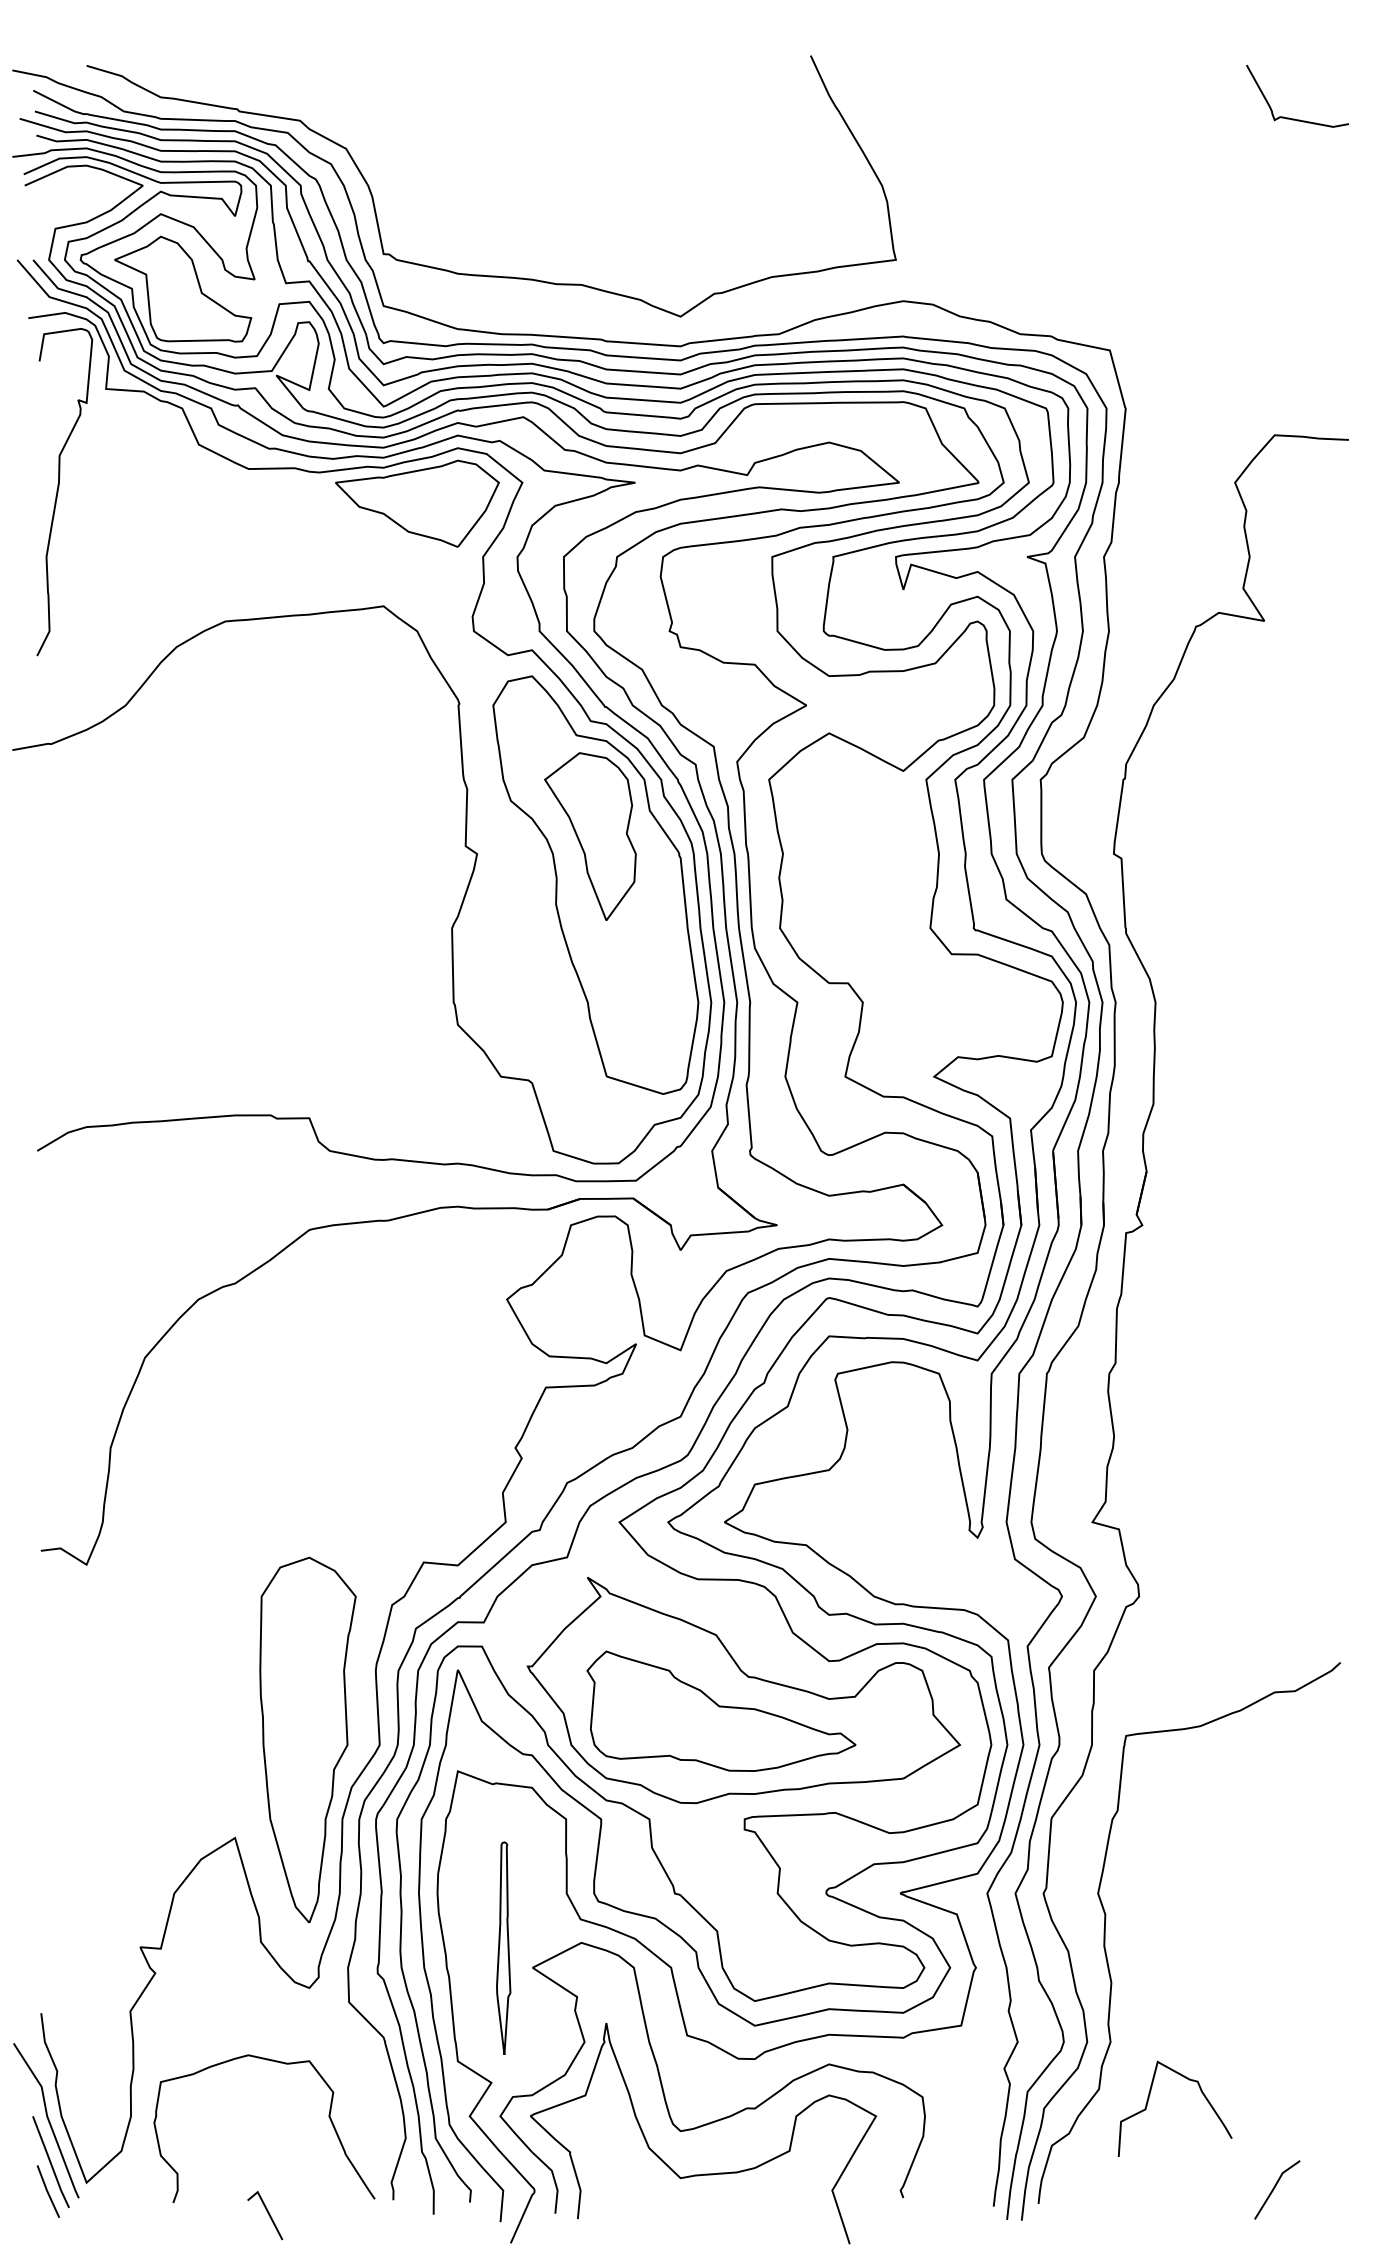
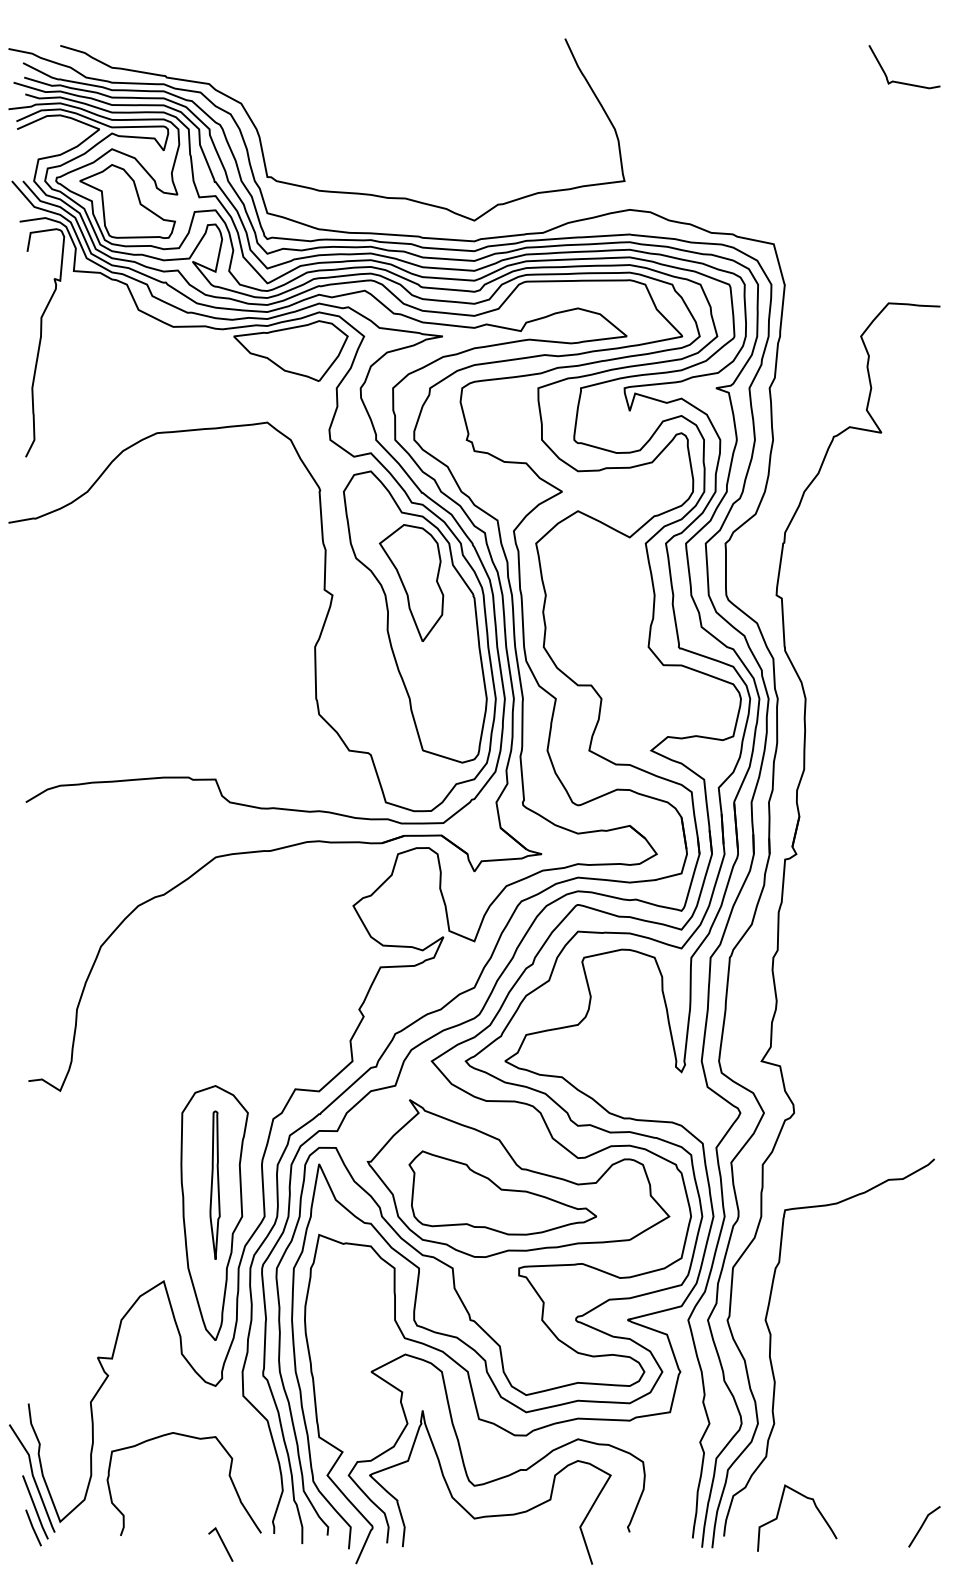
part: (502, 1947) -> (214, 1184), moved
curve: (1149, 2100) -> (779, 1512), moved
line: (1275, 2188) -> (923, 1525), moved
line: (266, 2212) -> (221, 1542), moved

